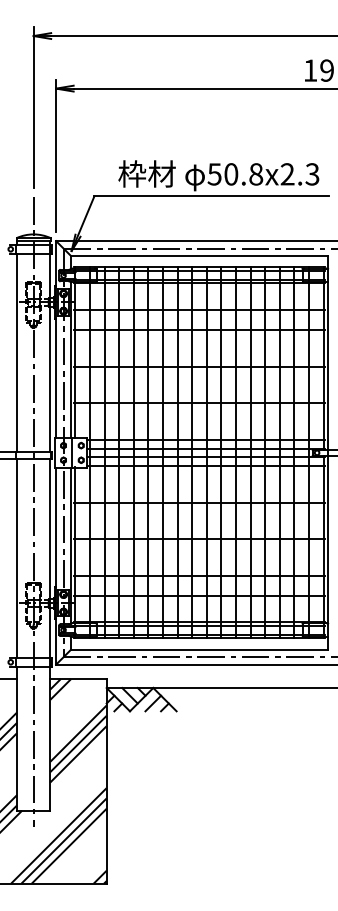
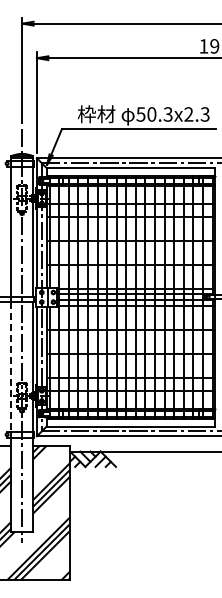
text: (255, 174) -> (167, 114), 50.8x2.3 -> 50.3x2.3
line: (17, 559) -> (11, 367), solid -> dashed

